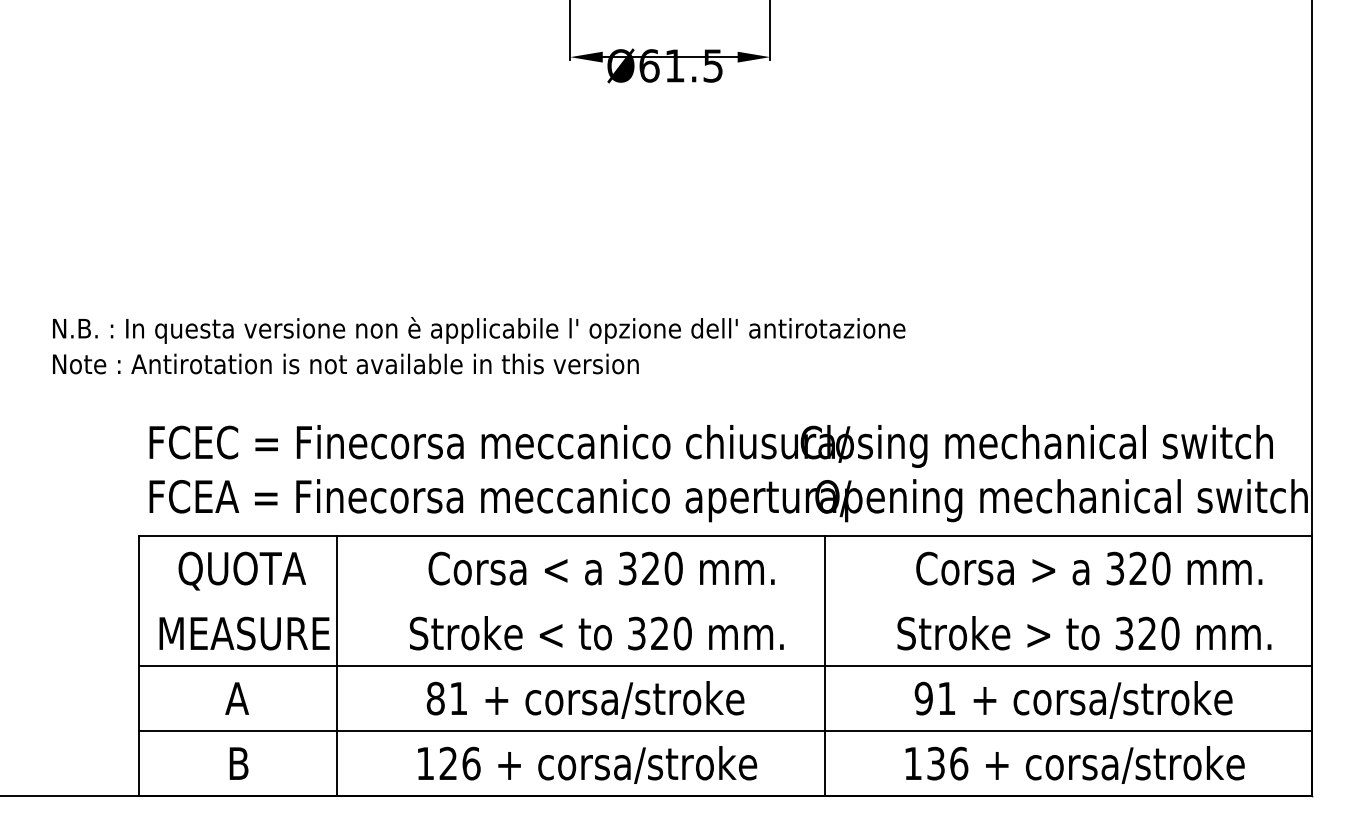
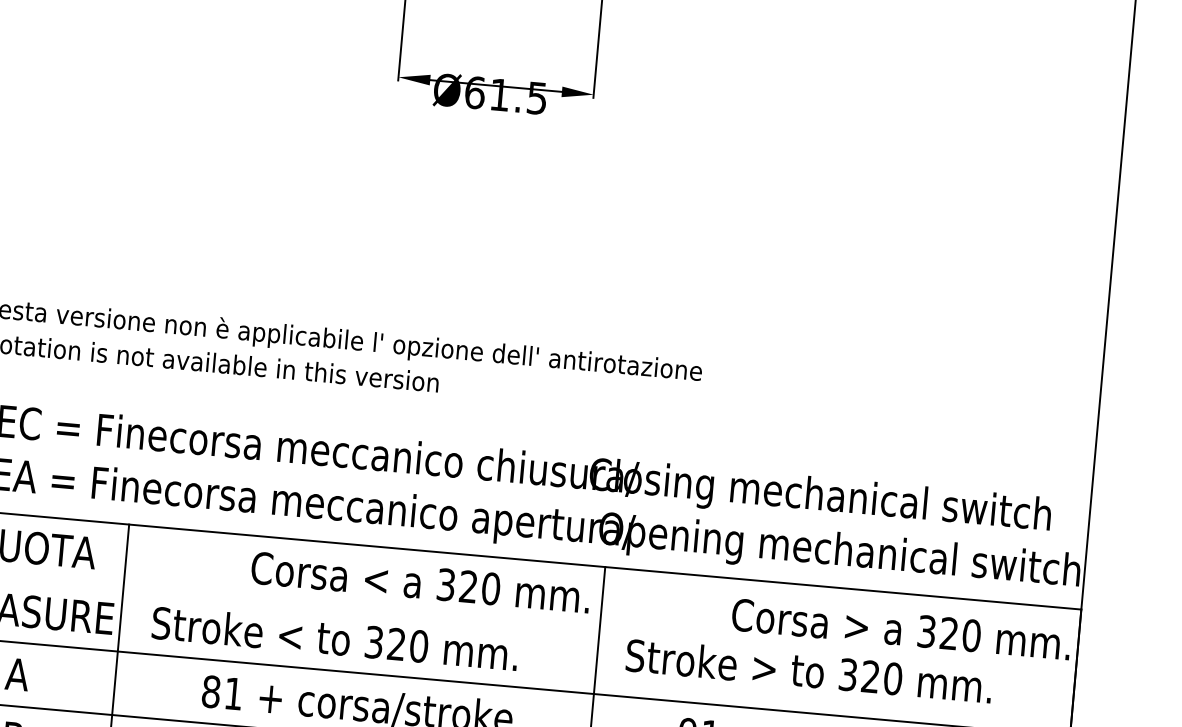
text: (601, 568) -> (420, 582), moved
text: (1089, 568) -> (901, 629), moved
text: (596, 633) -> (334, 638), moved
text: (1084, 633) -> (809, 671), moved

